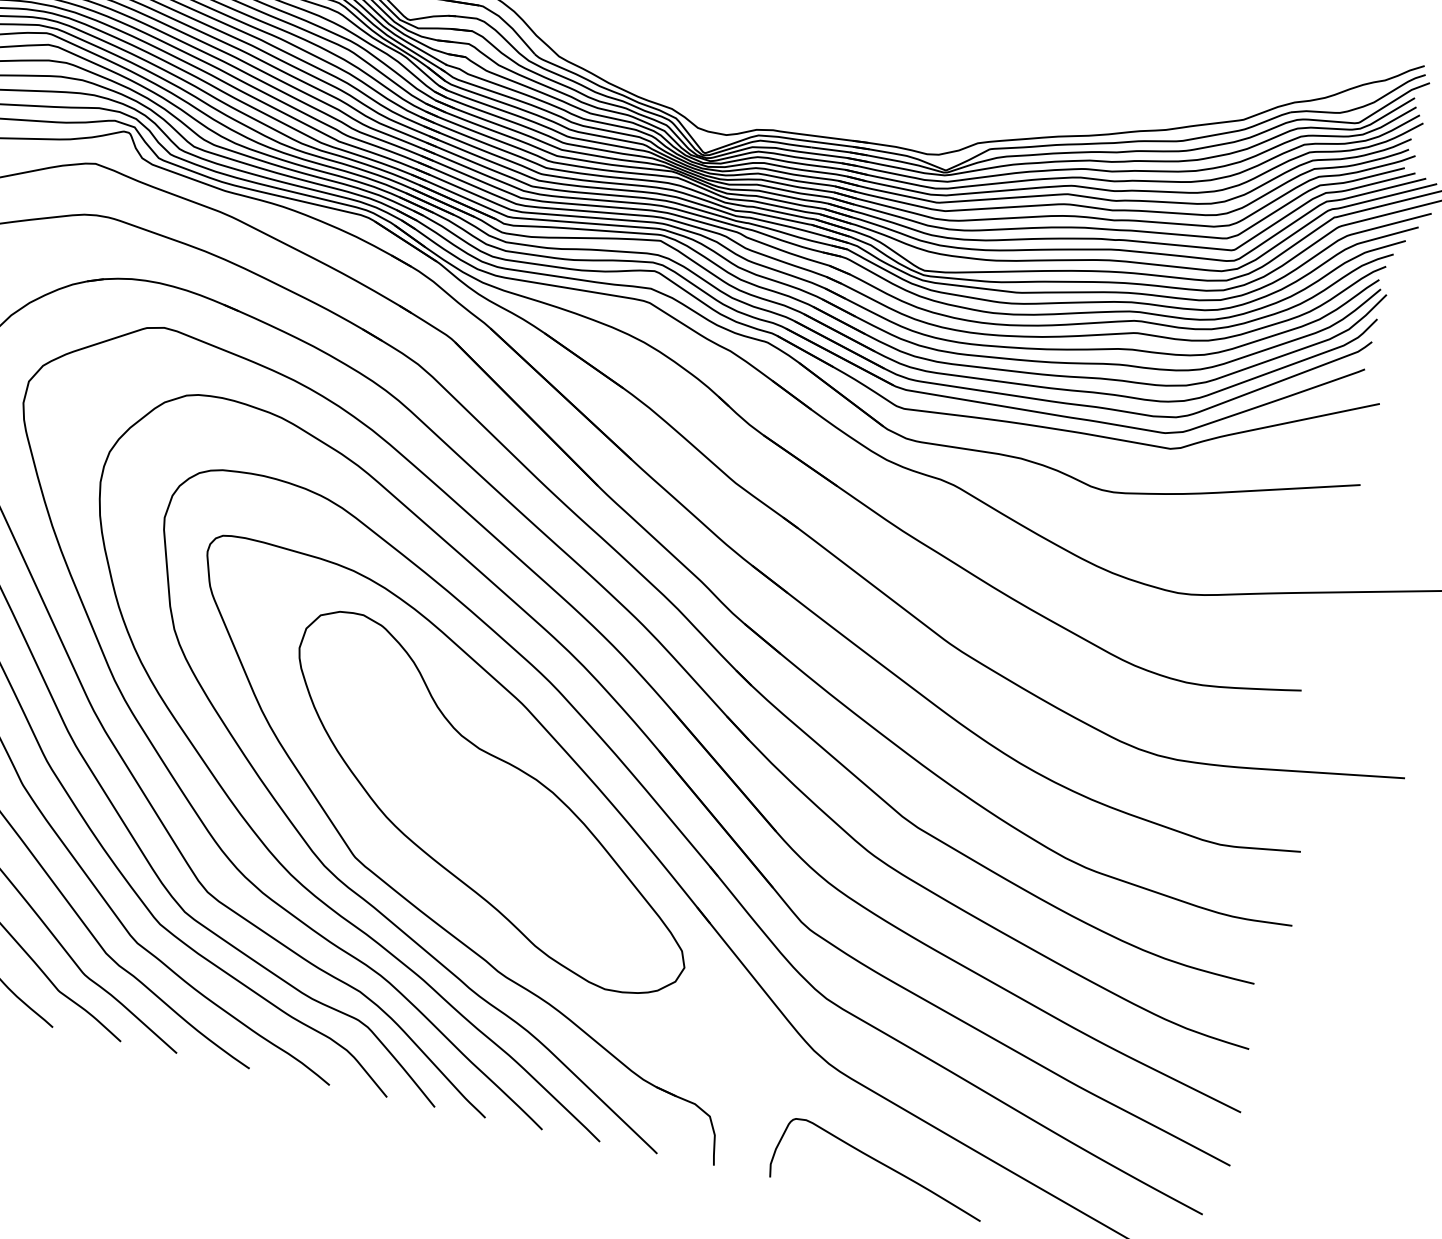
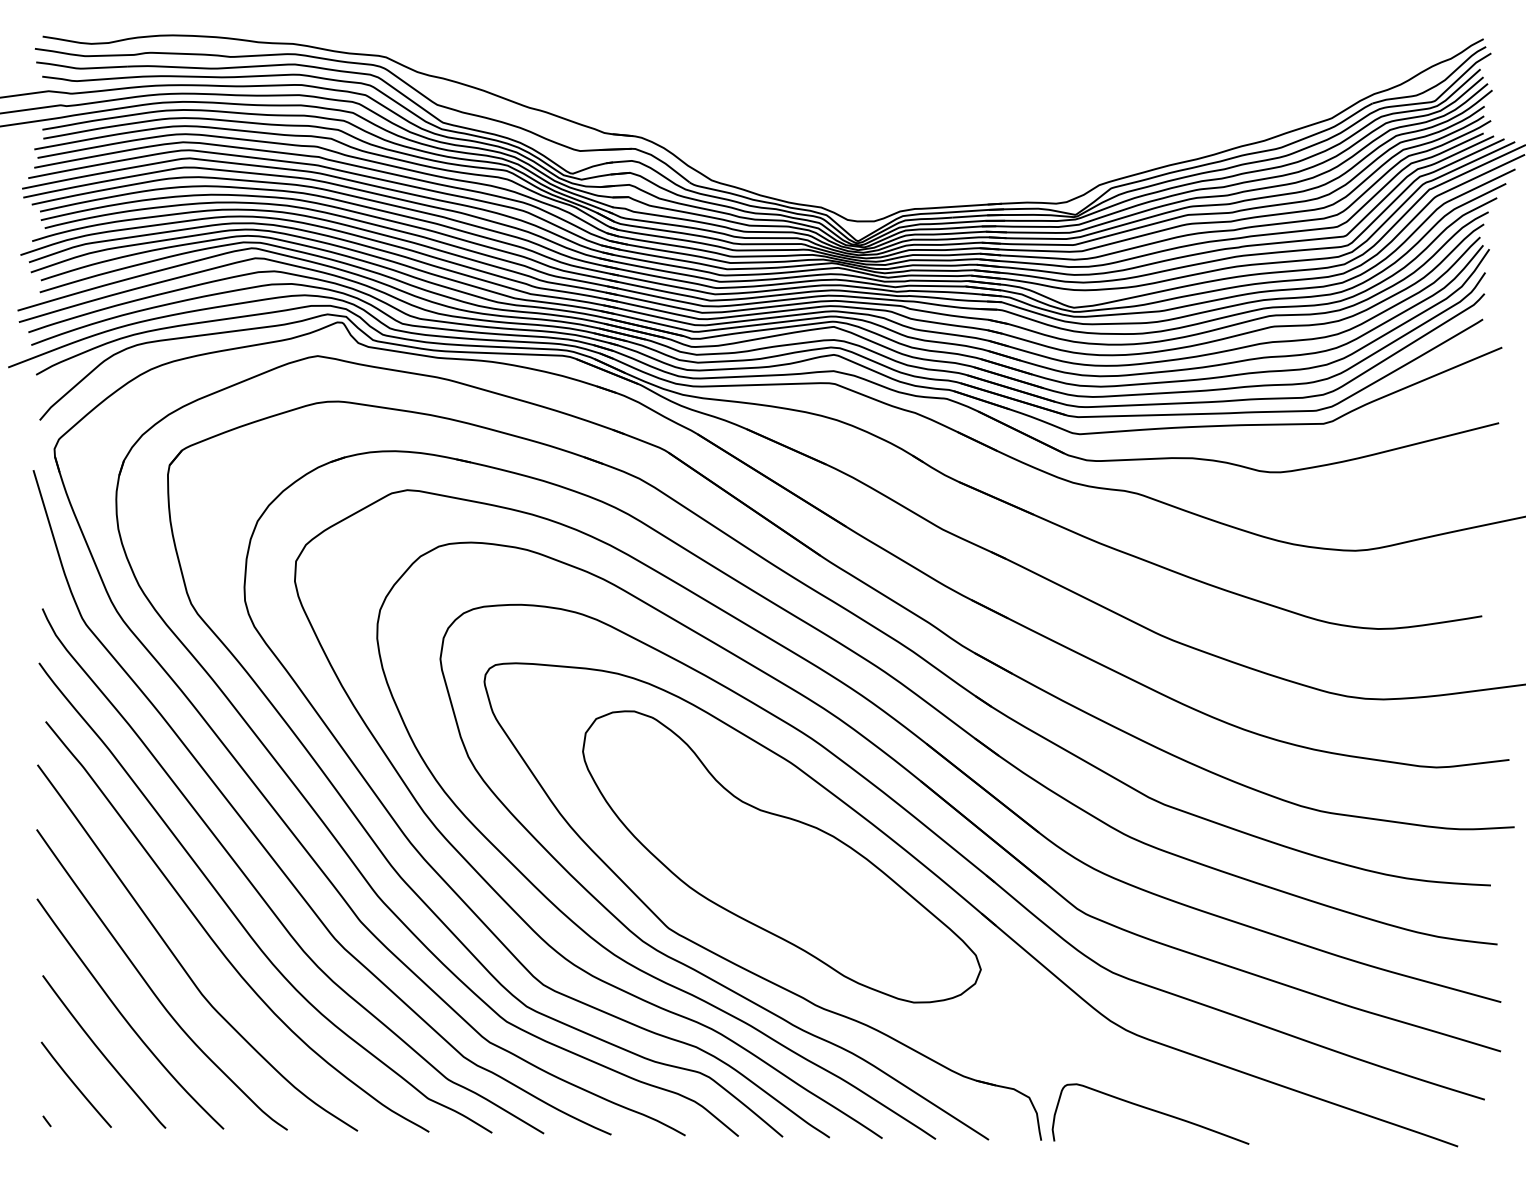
curve: (880, 1164) -> (1150, 1110), moved

